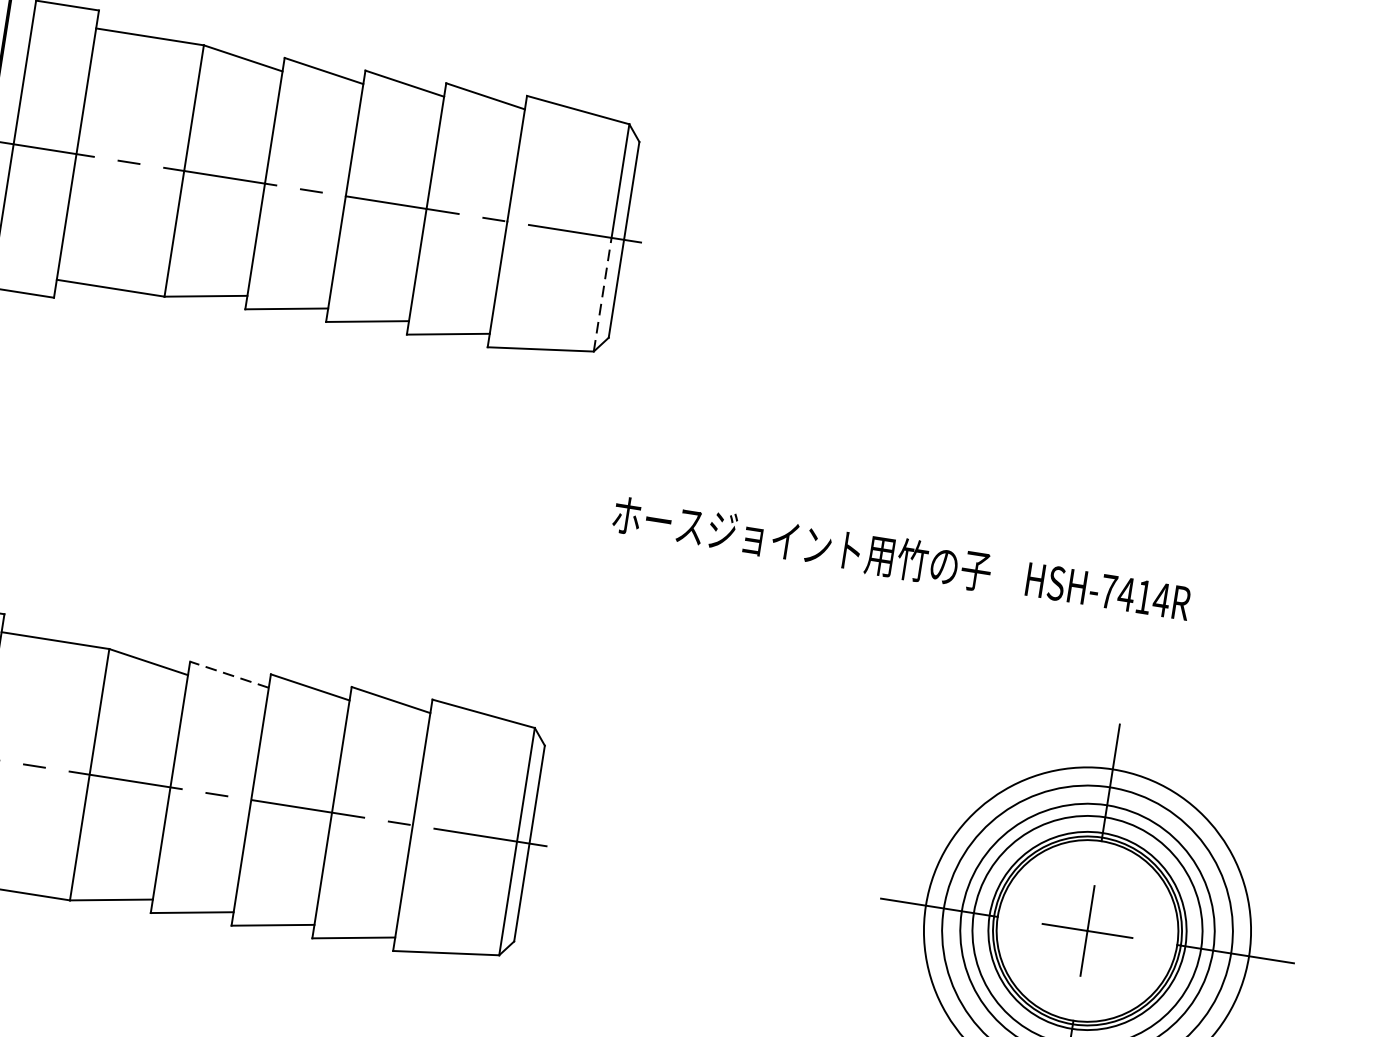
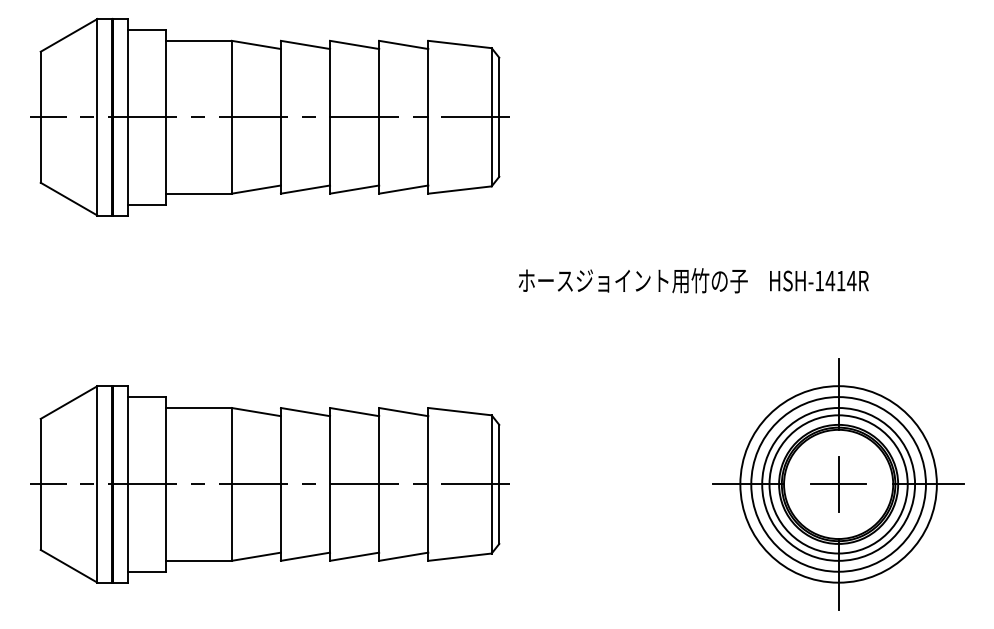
line: (602, 294) -> (491, 151), dashed -> solid
text: (1108, 592) -> (819, 281), HSH-7414R -> HSH-1414R
line: (229, 675) -> (305, 412), dashed -> solid

